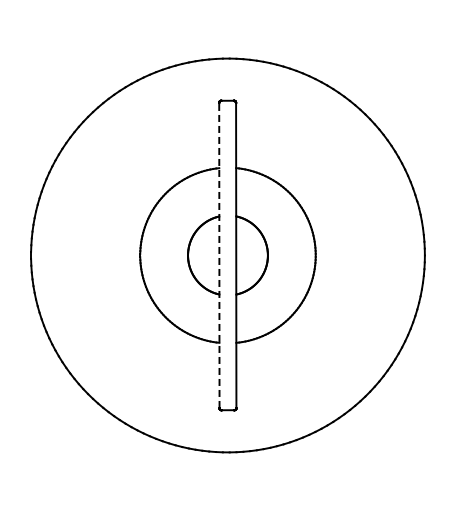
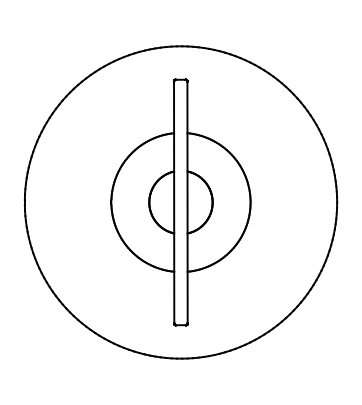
line: (219, 255) -> (174, 202), dashed -> solid

